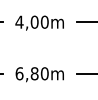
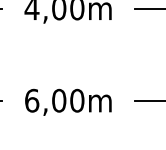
text: (34, 73) -> (58, 100), 6,80m -> 6,00m

